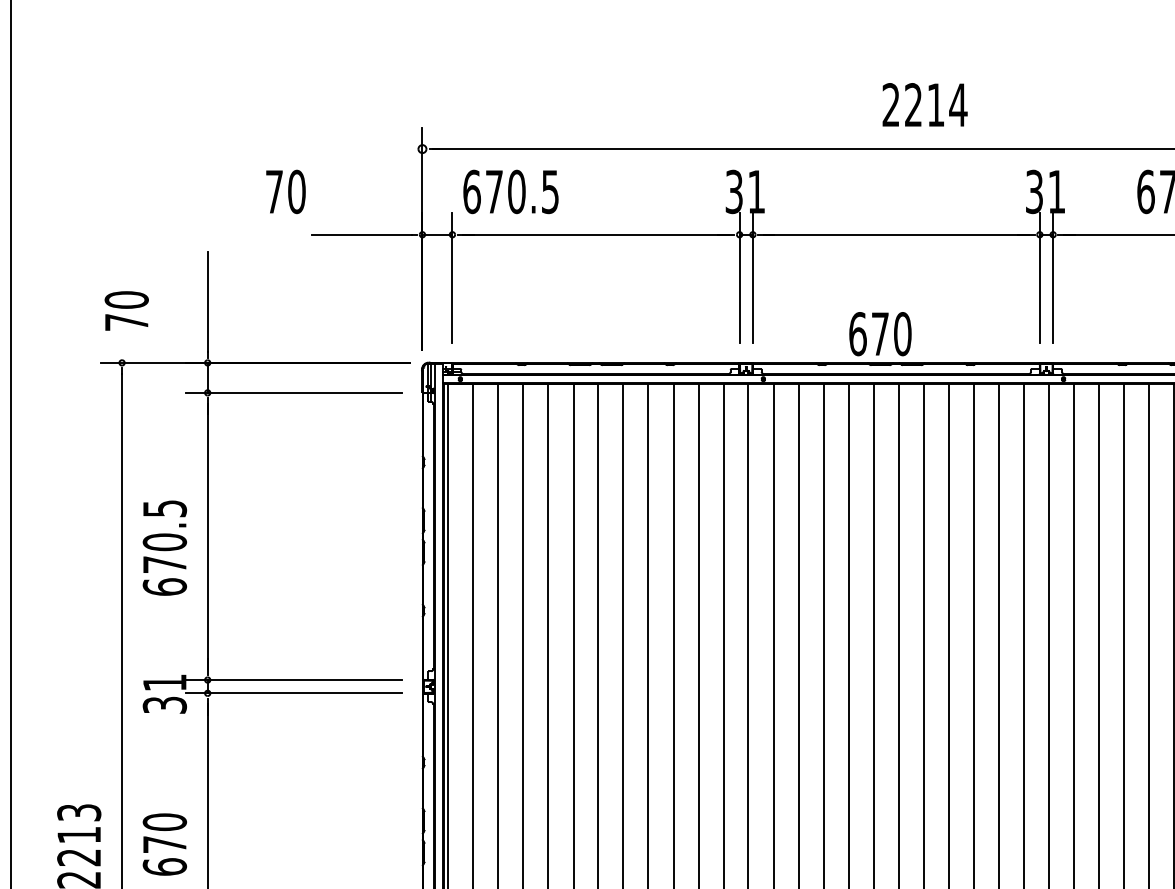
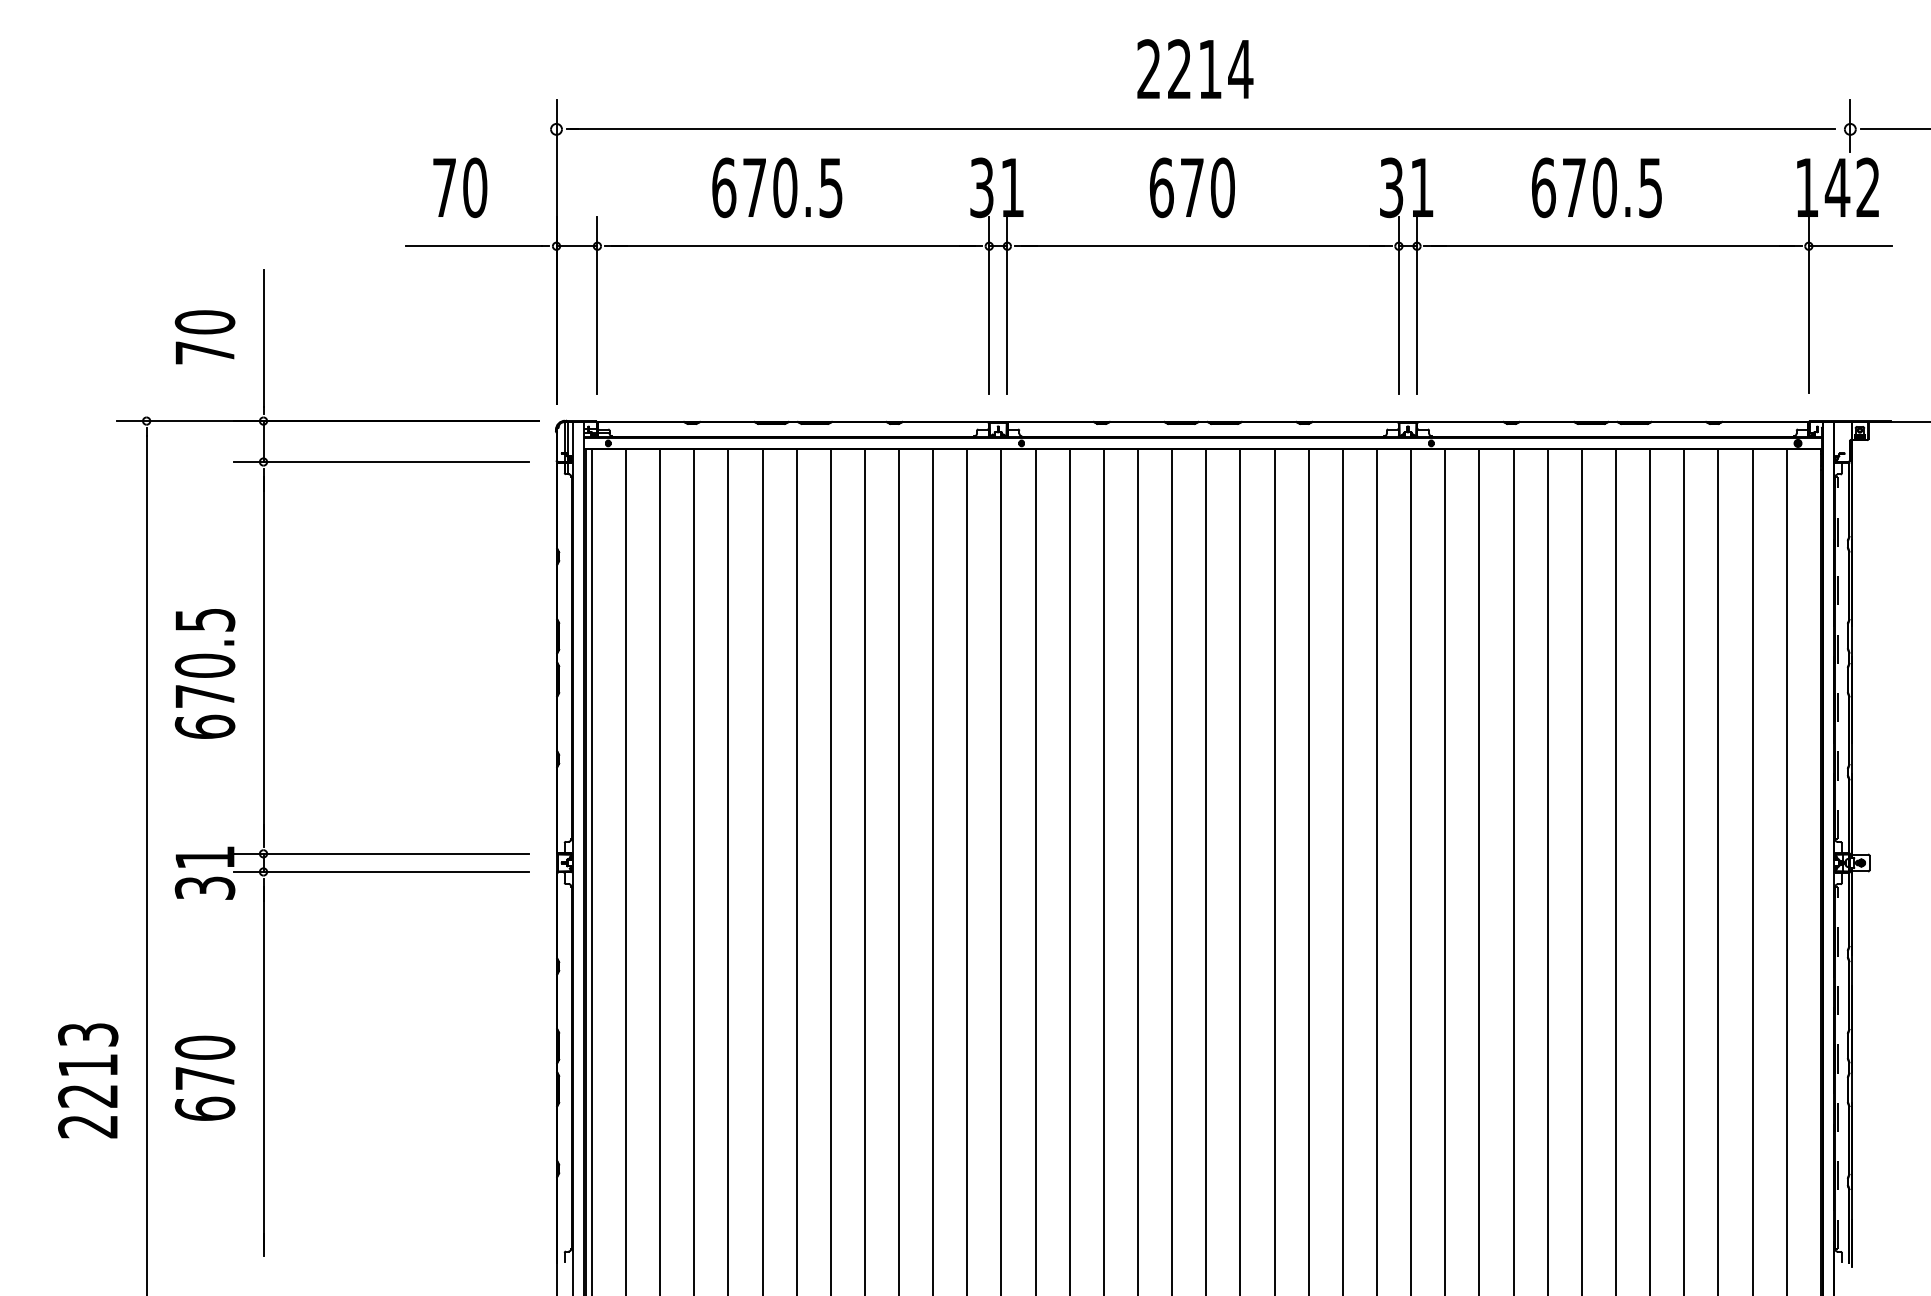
text: (925, 104) -> (1195, 68), moved
text: (286, 191) -> (460, 187), moved
text: (511, 191) -> (777, 187), moved
text: (126, 311) -> (204, 337), moved
text: (880, 333) -> (1192, 187), moved

